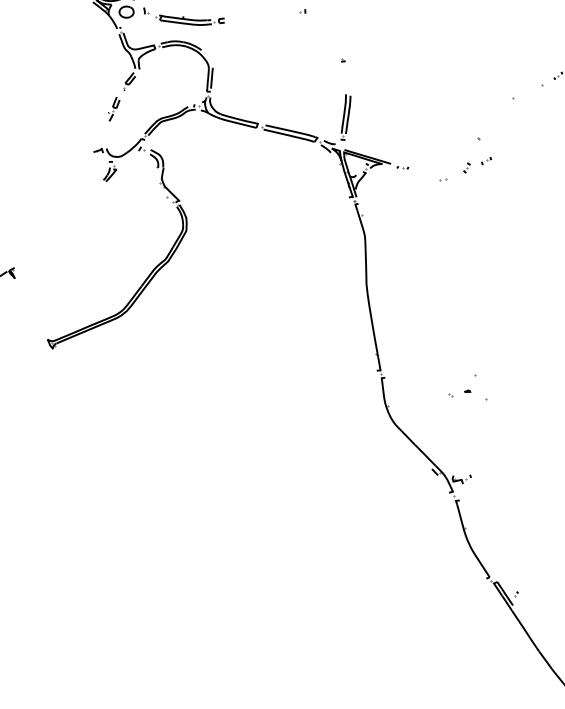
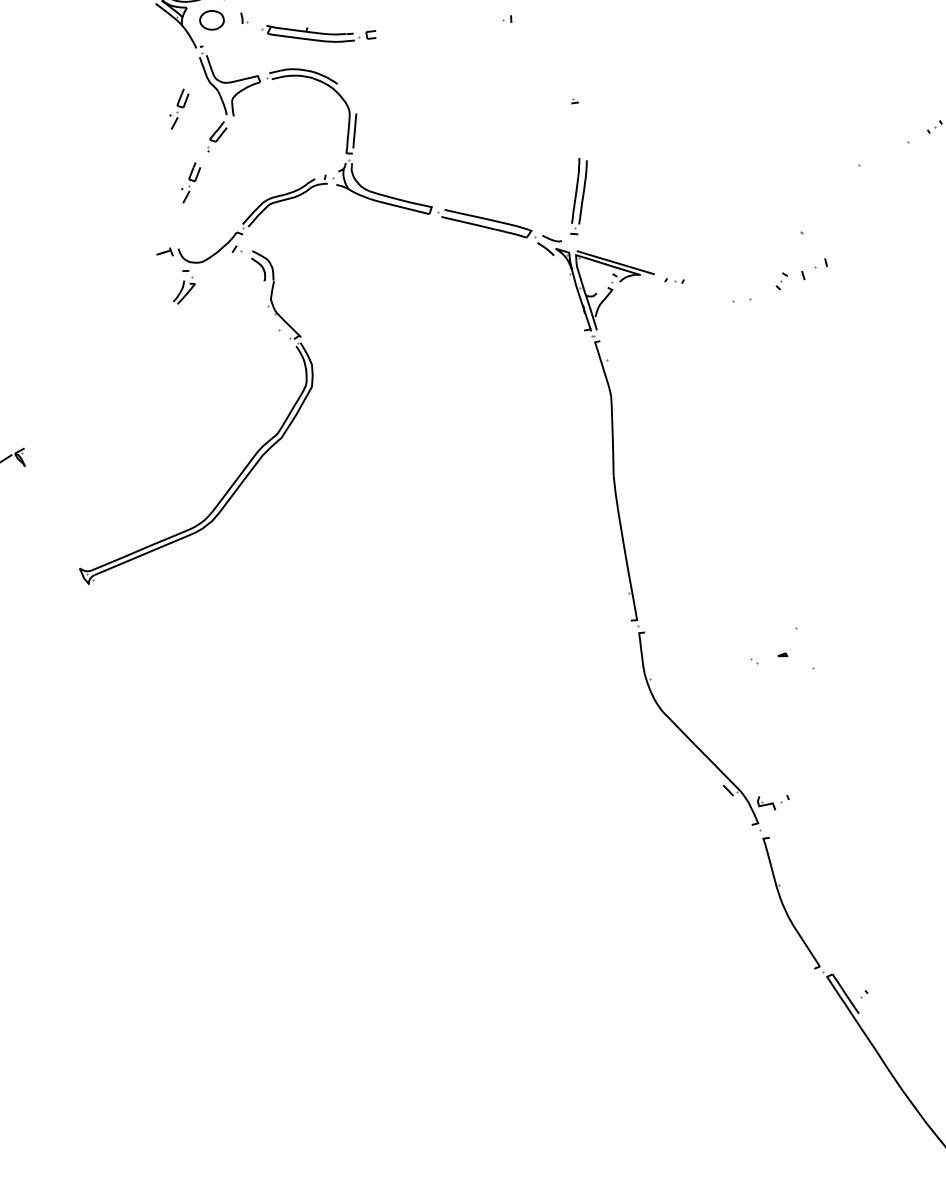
part: (107, 65) -> (180, 109), added
part: (486, 161) -> (814, 270), size x1.6
part: (443, 179) -> (742, 300), size x1.6

